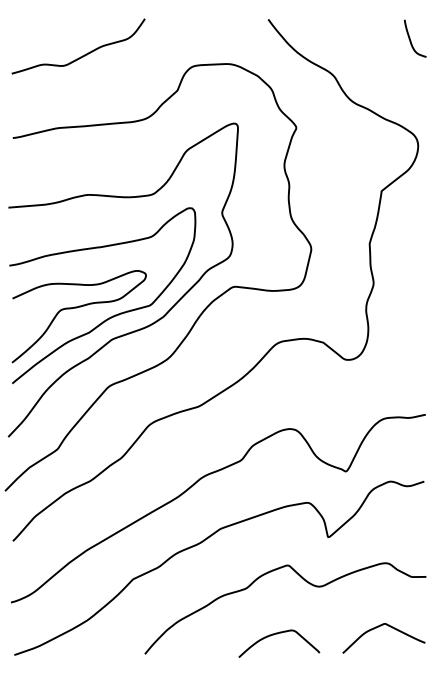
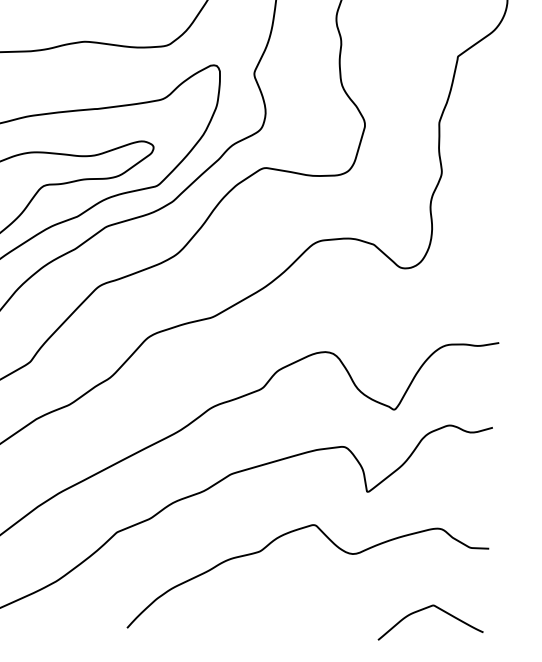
curve: (277, 634) -> (296, 611), removed

